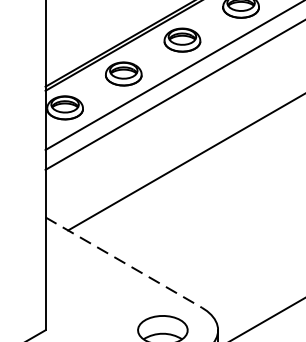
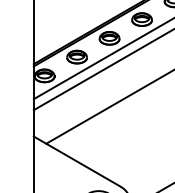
line: (124, 262) -> (77, 161), dashed -> solid

